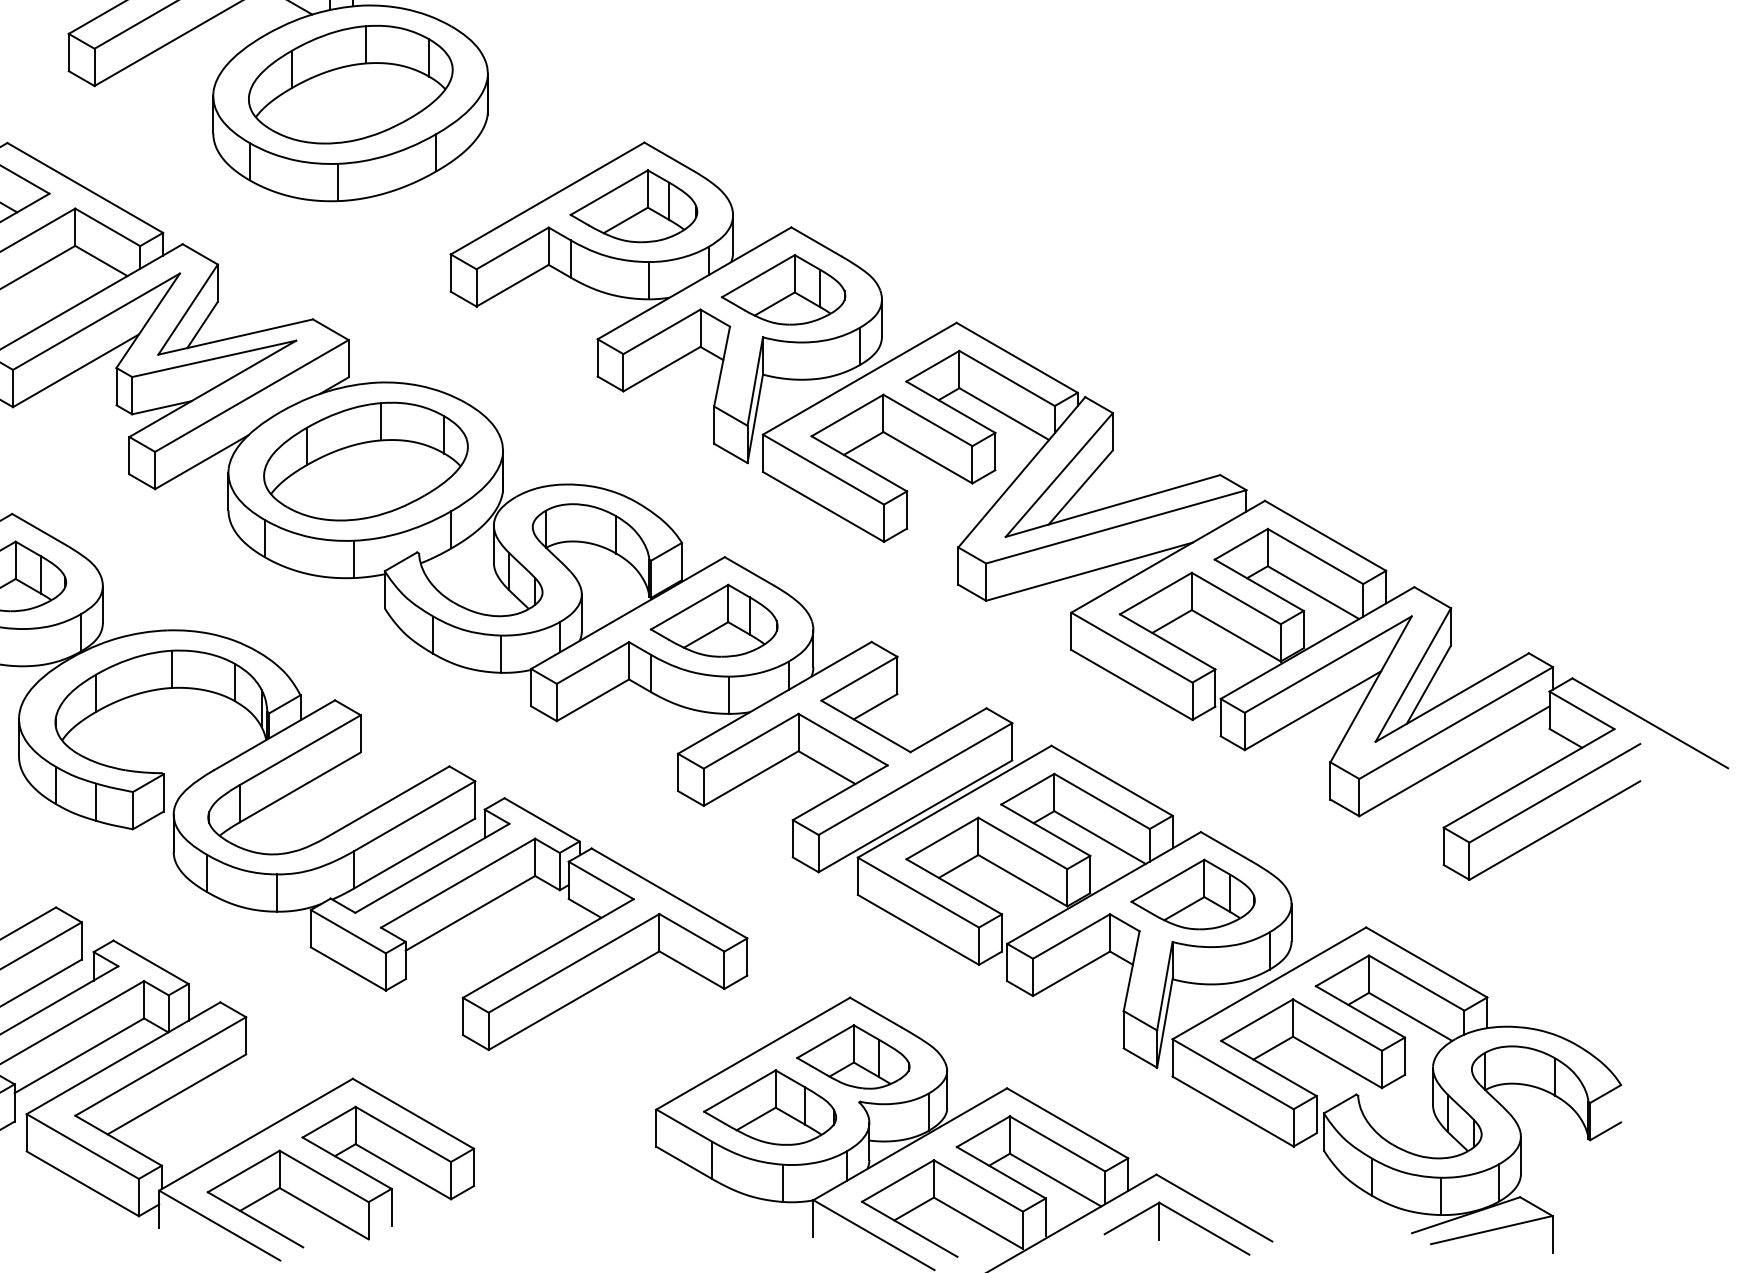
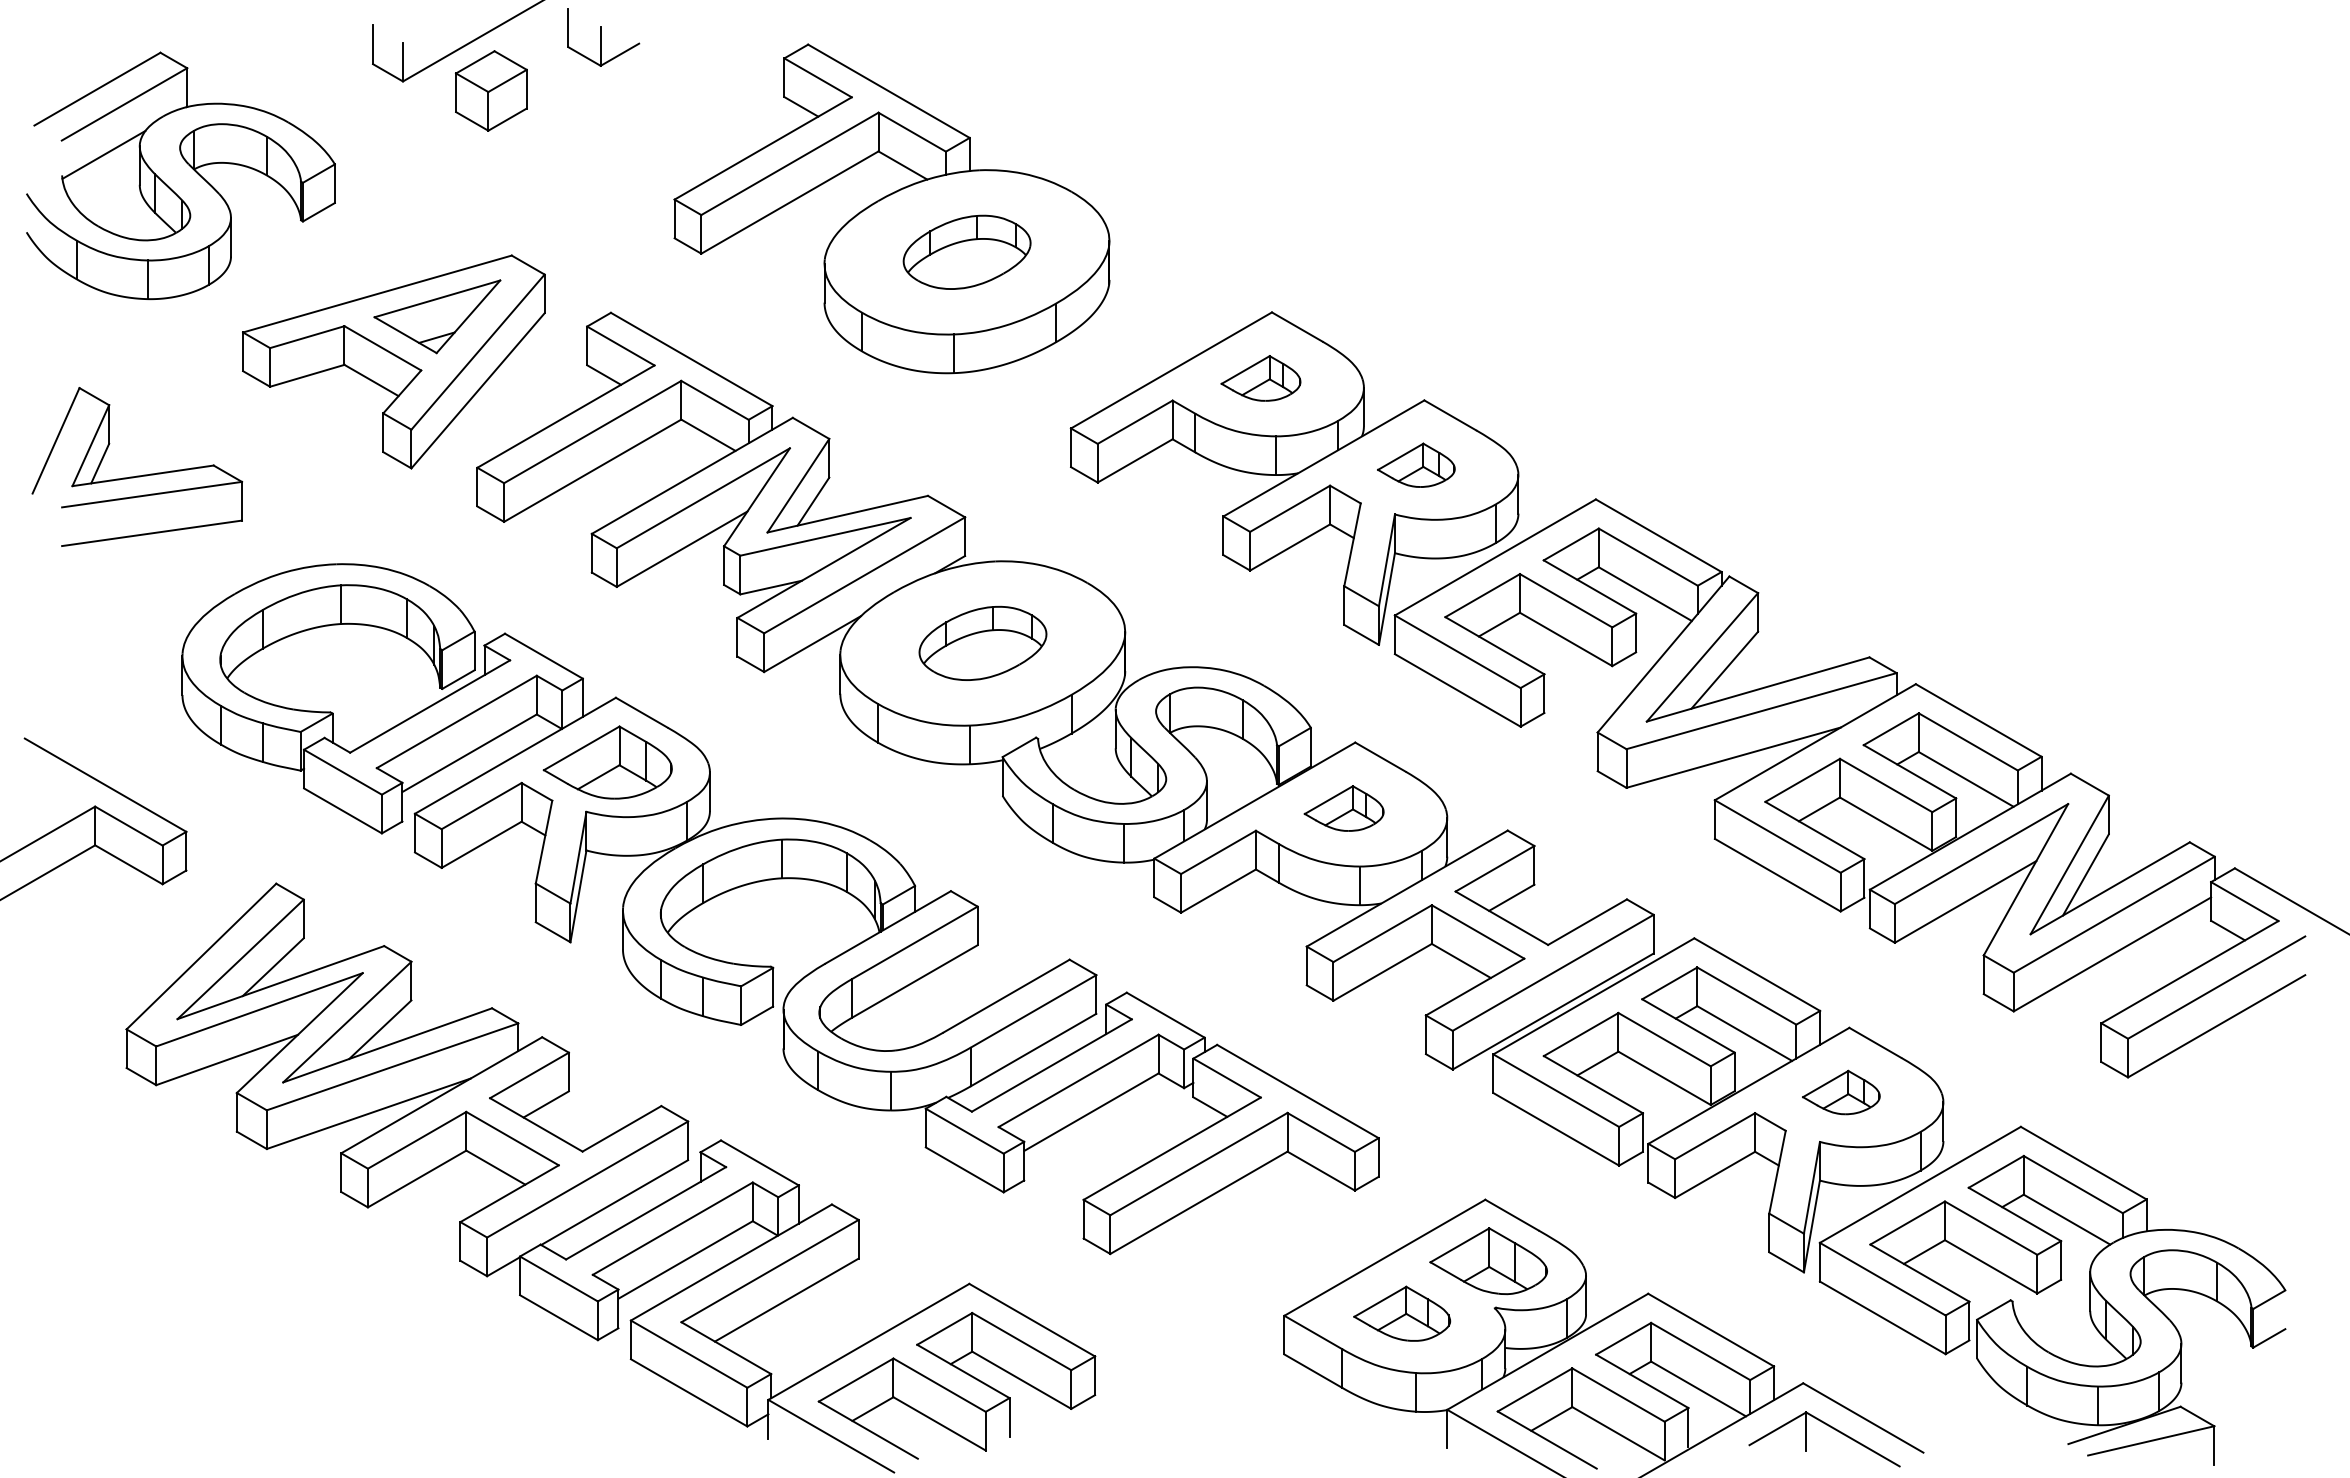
part: (350, 84) -> (966, 252), size x0.6
part: (633, 206) -> (1260, 378), size x0.6
part: (783, 290) -> (1416, 465), size x0.6
part: (365, 461) -> (982, 643), size x0.6
part: (713, 620) -> (1343, 808), size x0.6
part: (1193, 894) -> (1841, 1092), size x0.6
part: (769, 1107) -> (1401, 1313), size x0.7

